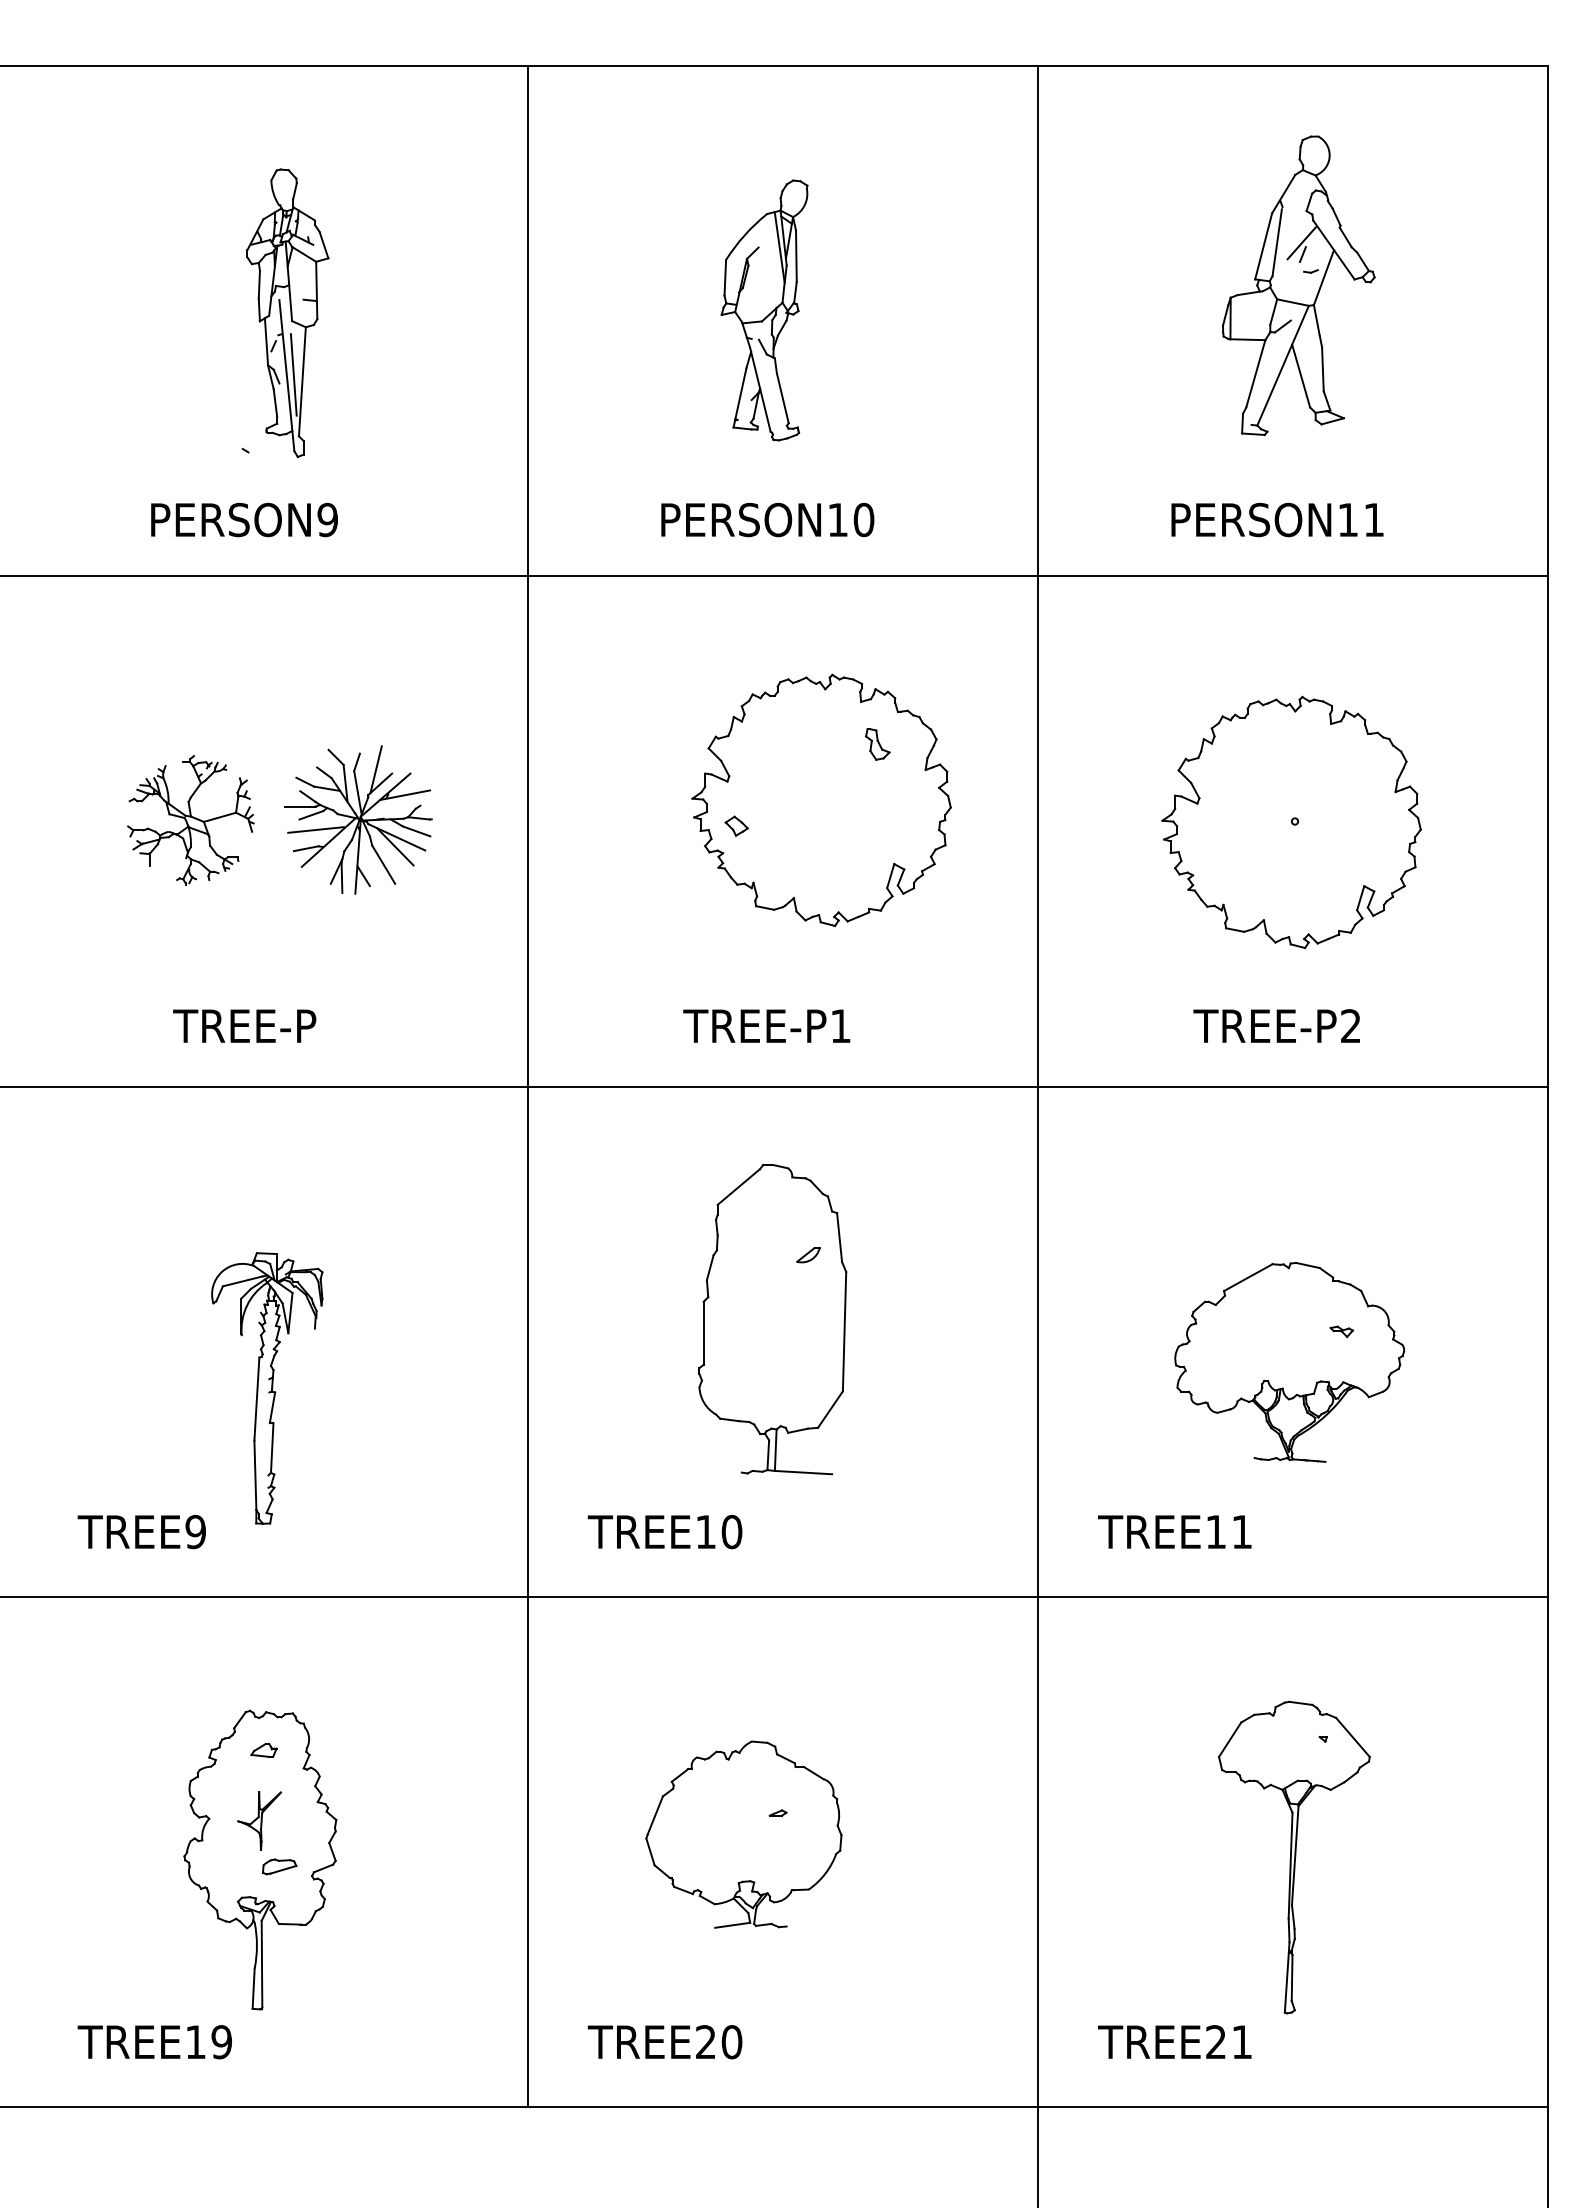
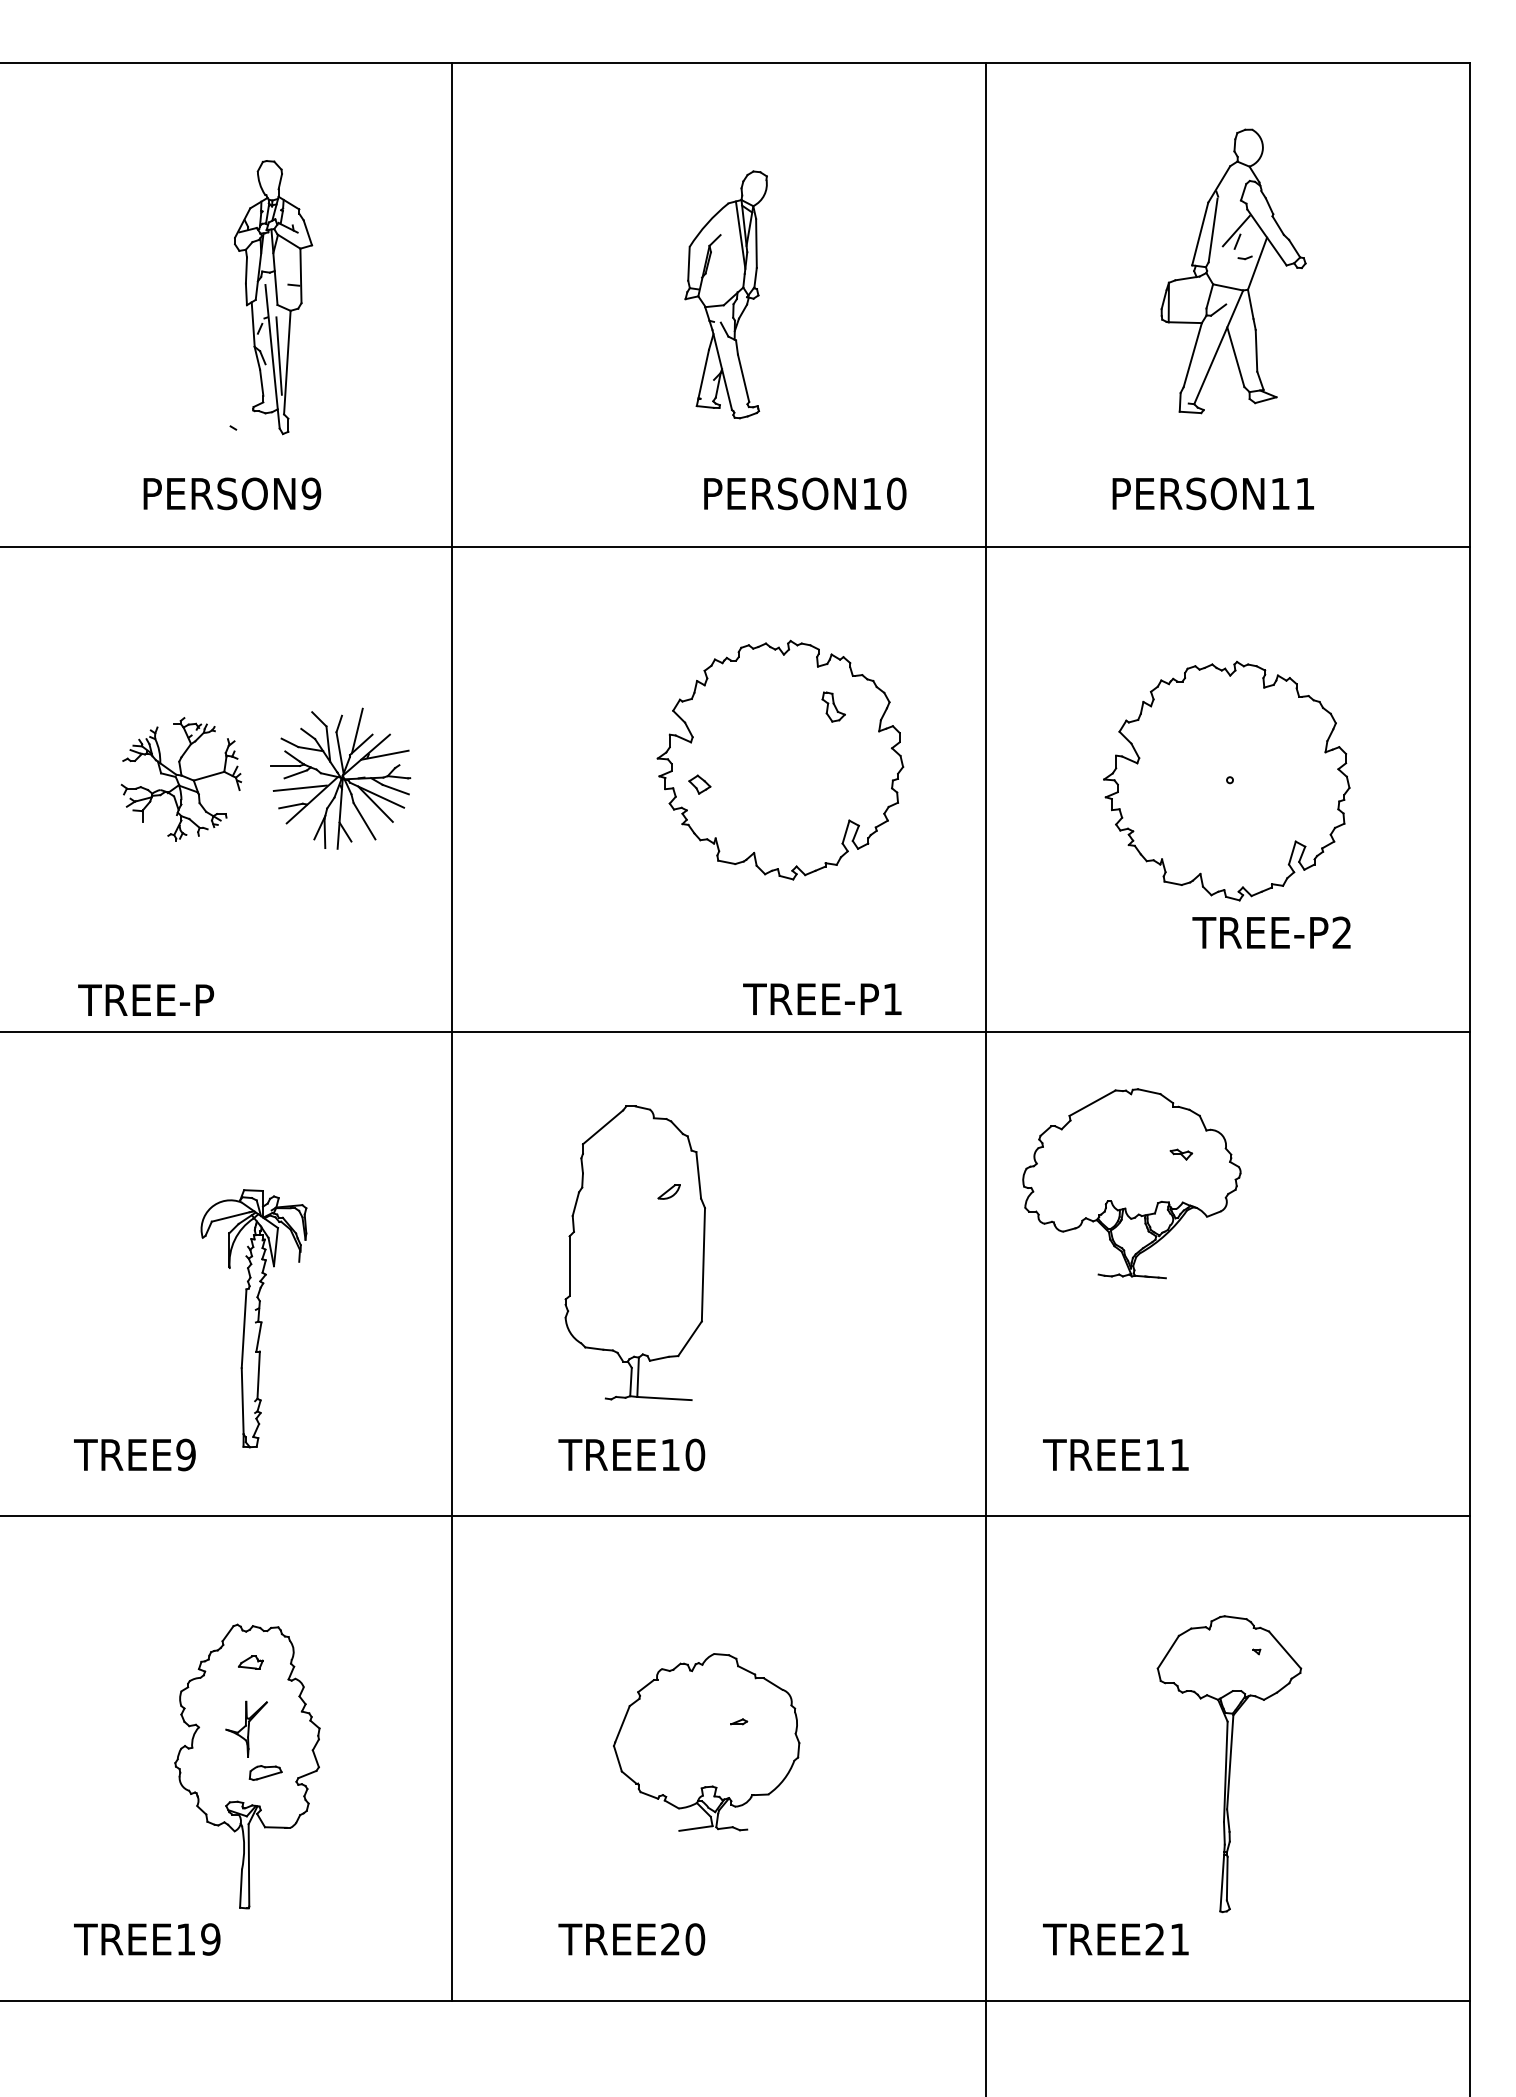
text: (767, 519) -> (805, 493), moved
text: (244, 1025) -> (145, 999), moved
text: (766, 1025) -> (822, 998), moved
text: (1276, 1025) -> (1271, 932), moved
line: (527, 1086) -> (451, 1031), moved
part: (772, 1319) -> (635, 1253), moved
part: (1289, 1362) -> (1131, 1183), moved

